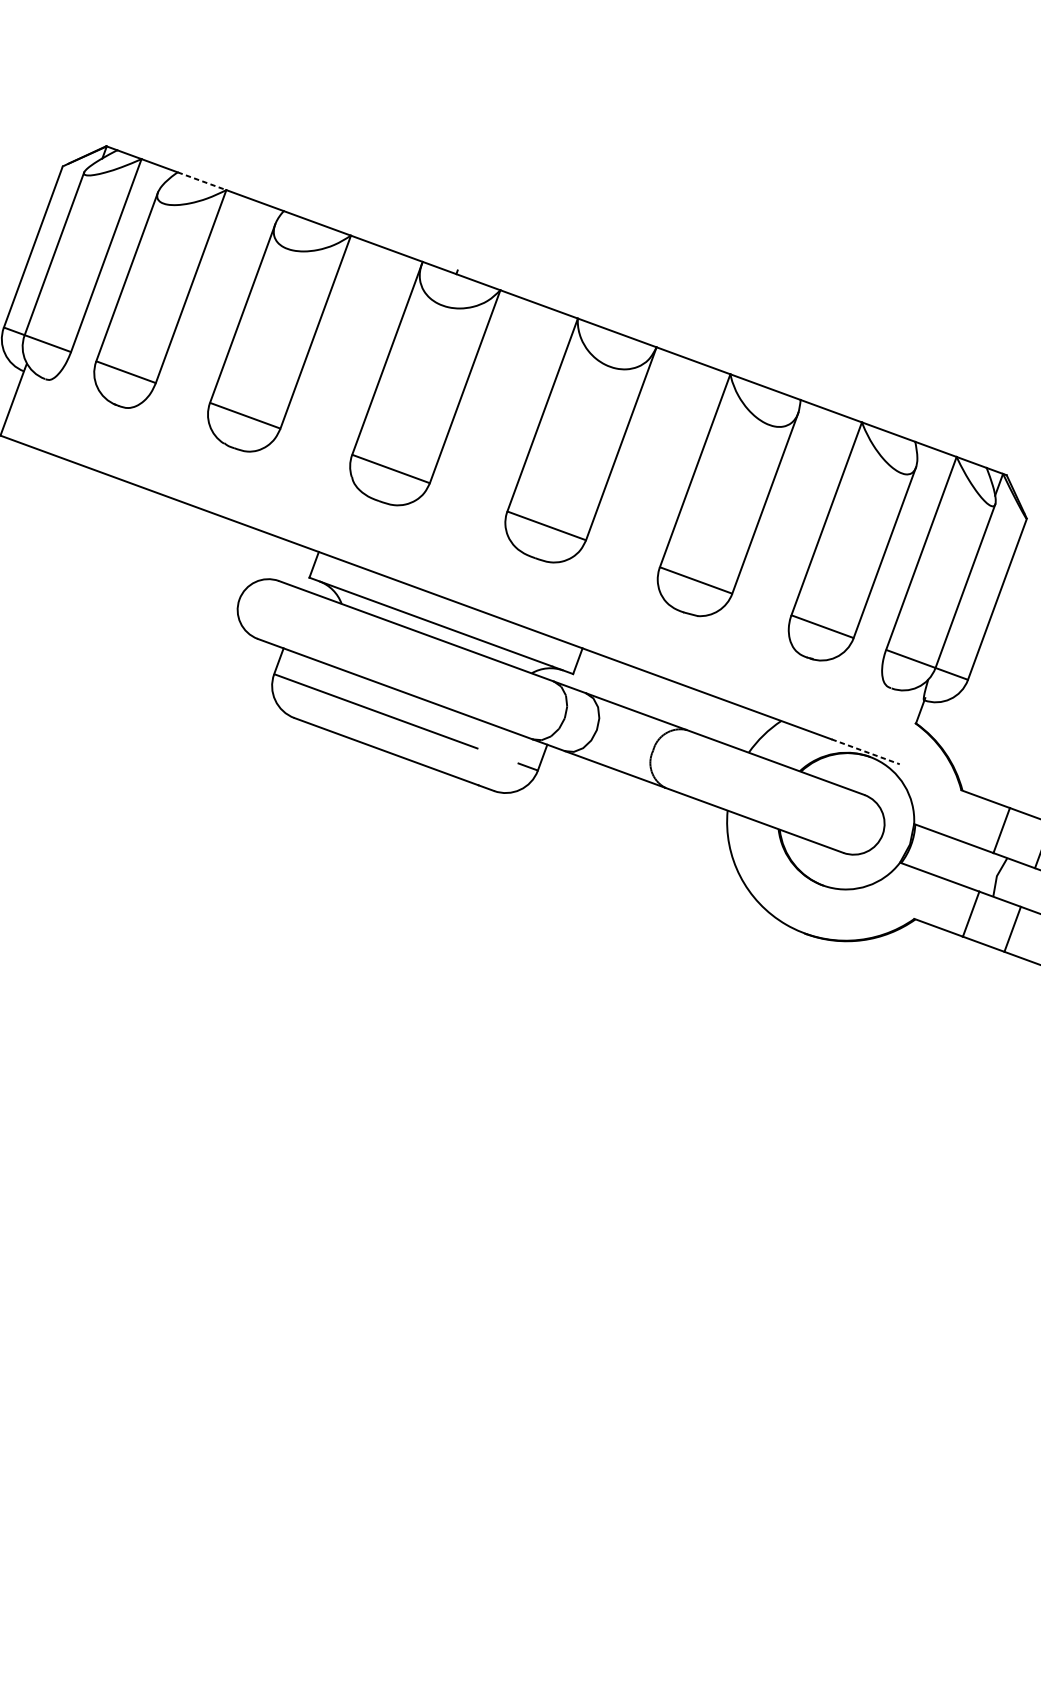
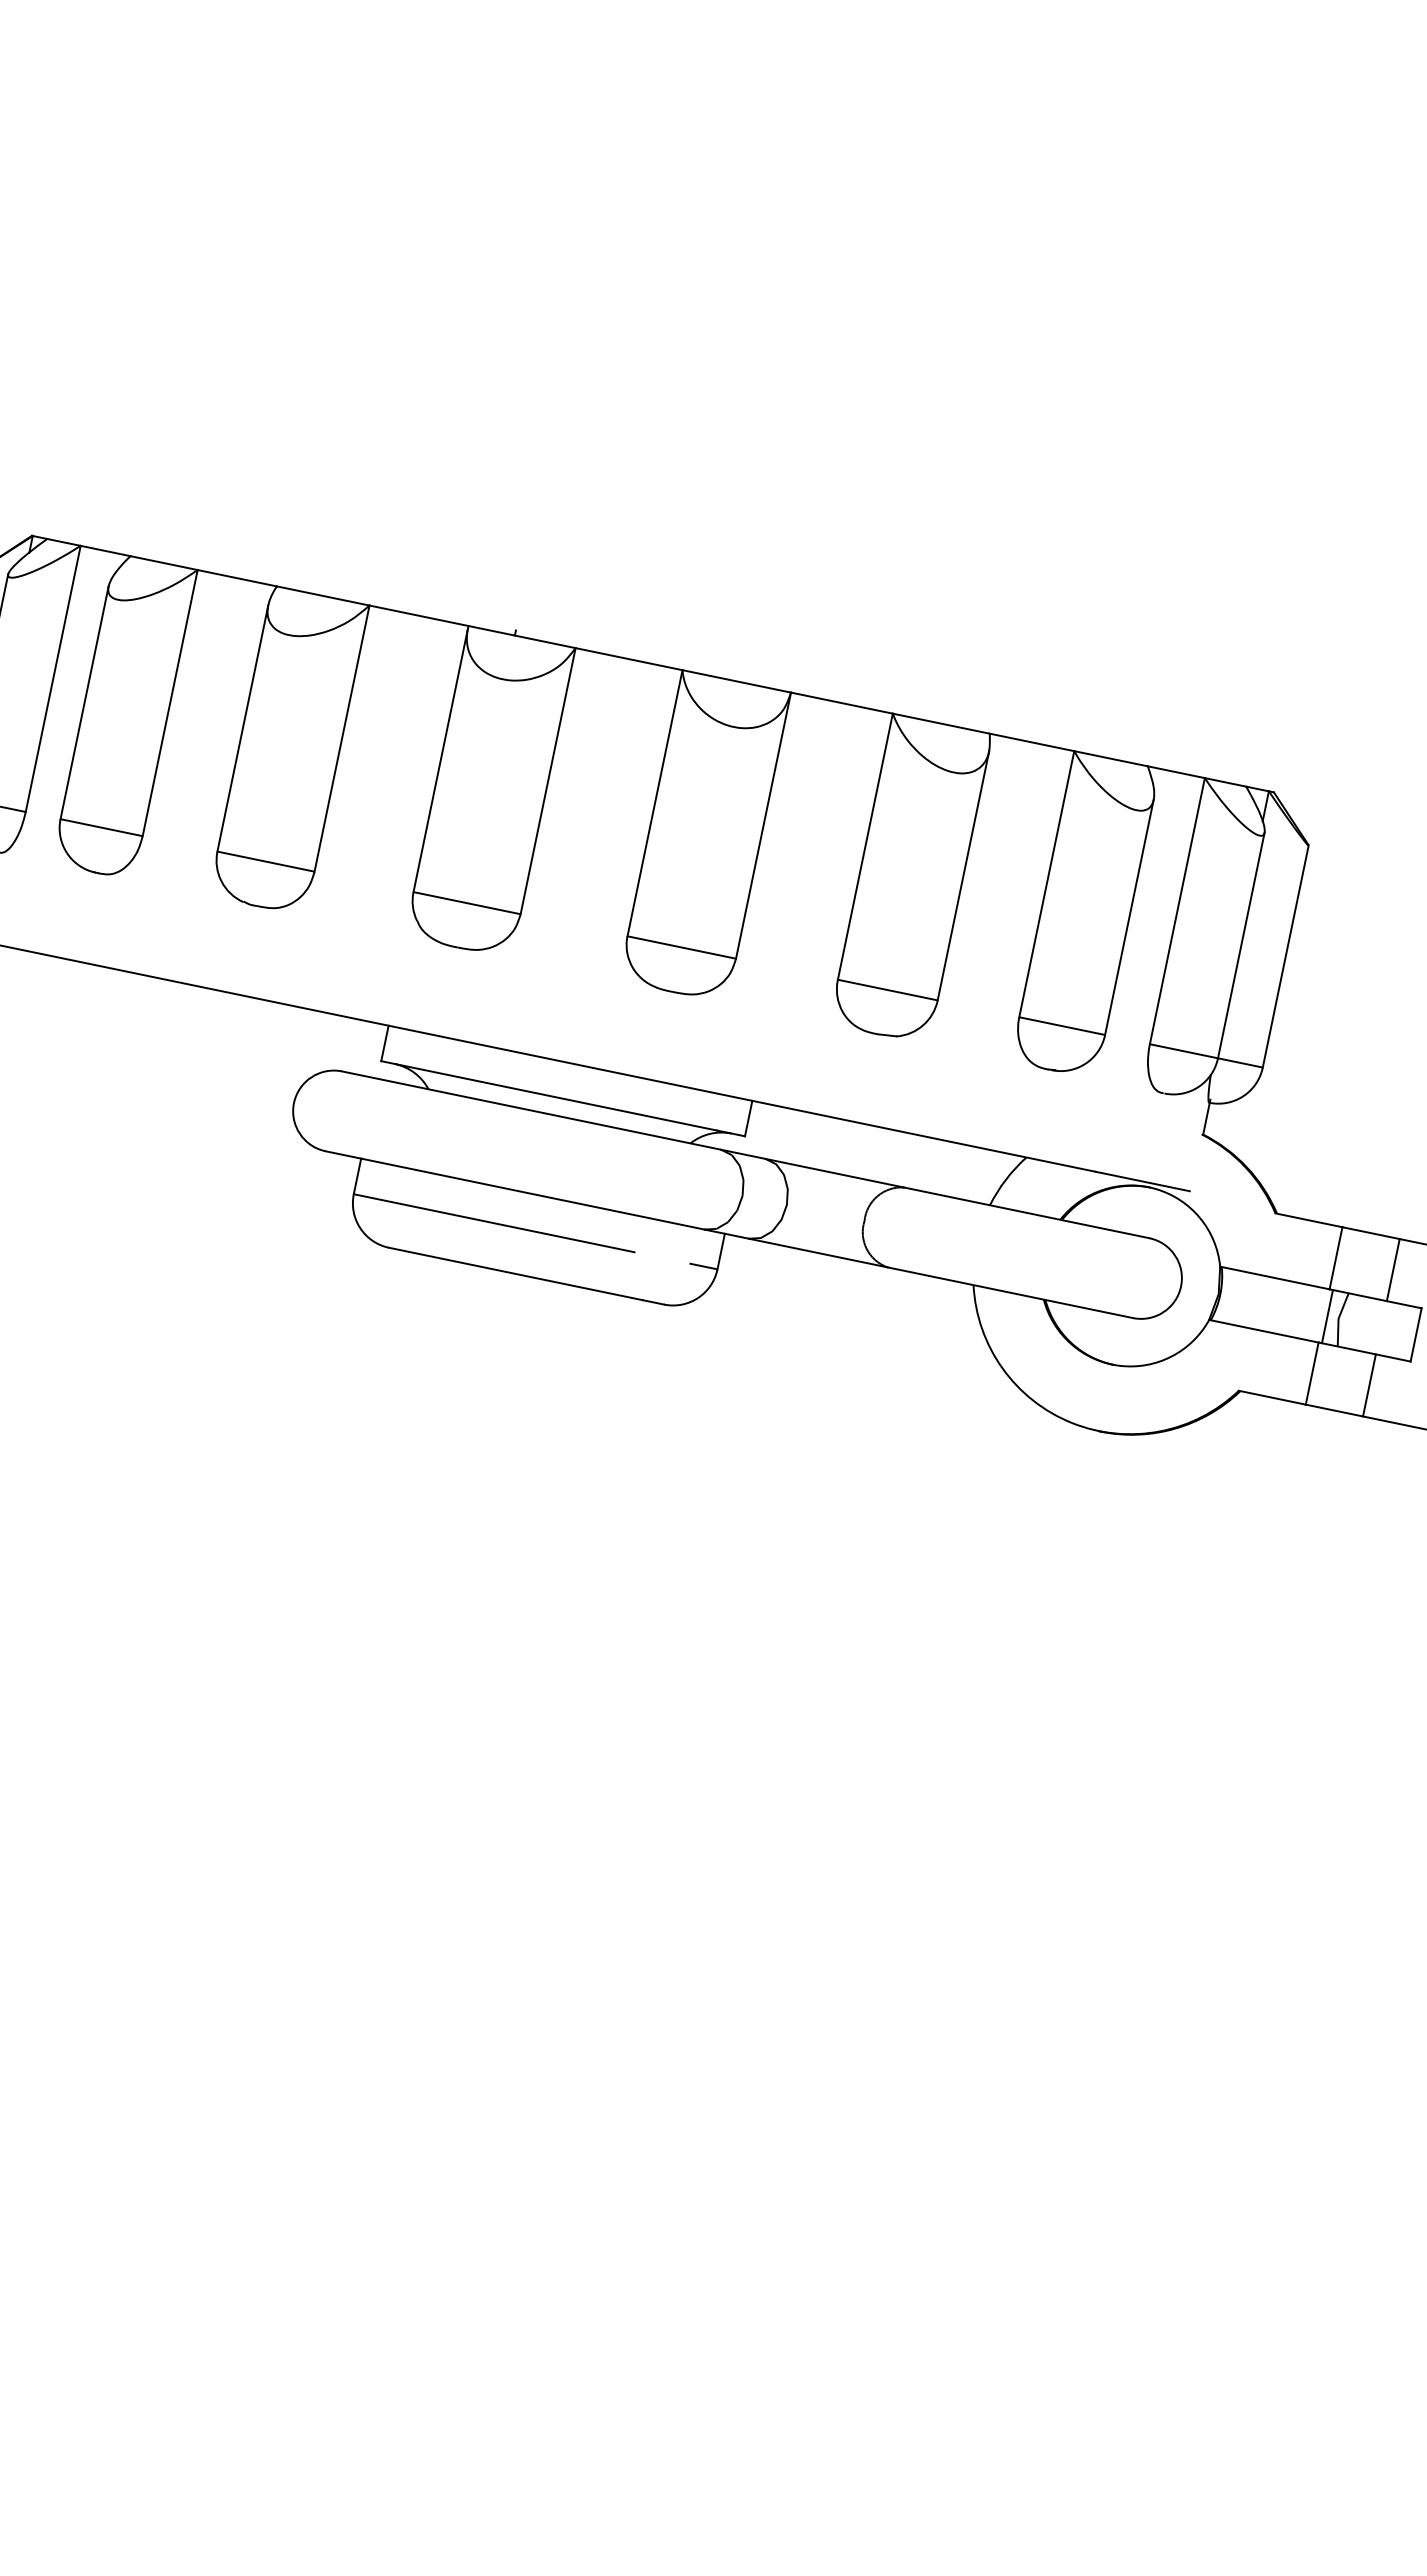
line: (202, 181) -> (164, 563), dashed -> solid
line: (865, 751) -> (1142, 1181), dashed -> solid
line: (988, 873) -> (1326, 1316), added

